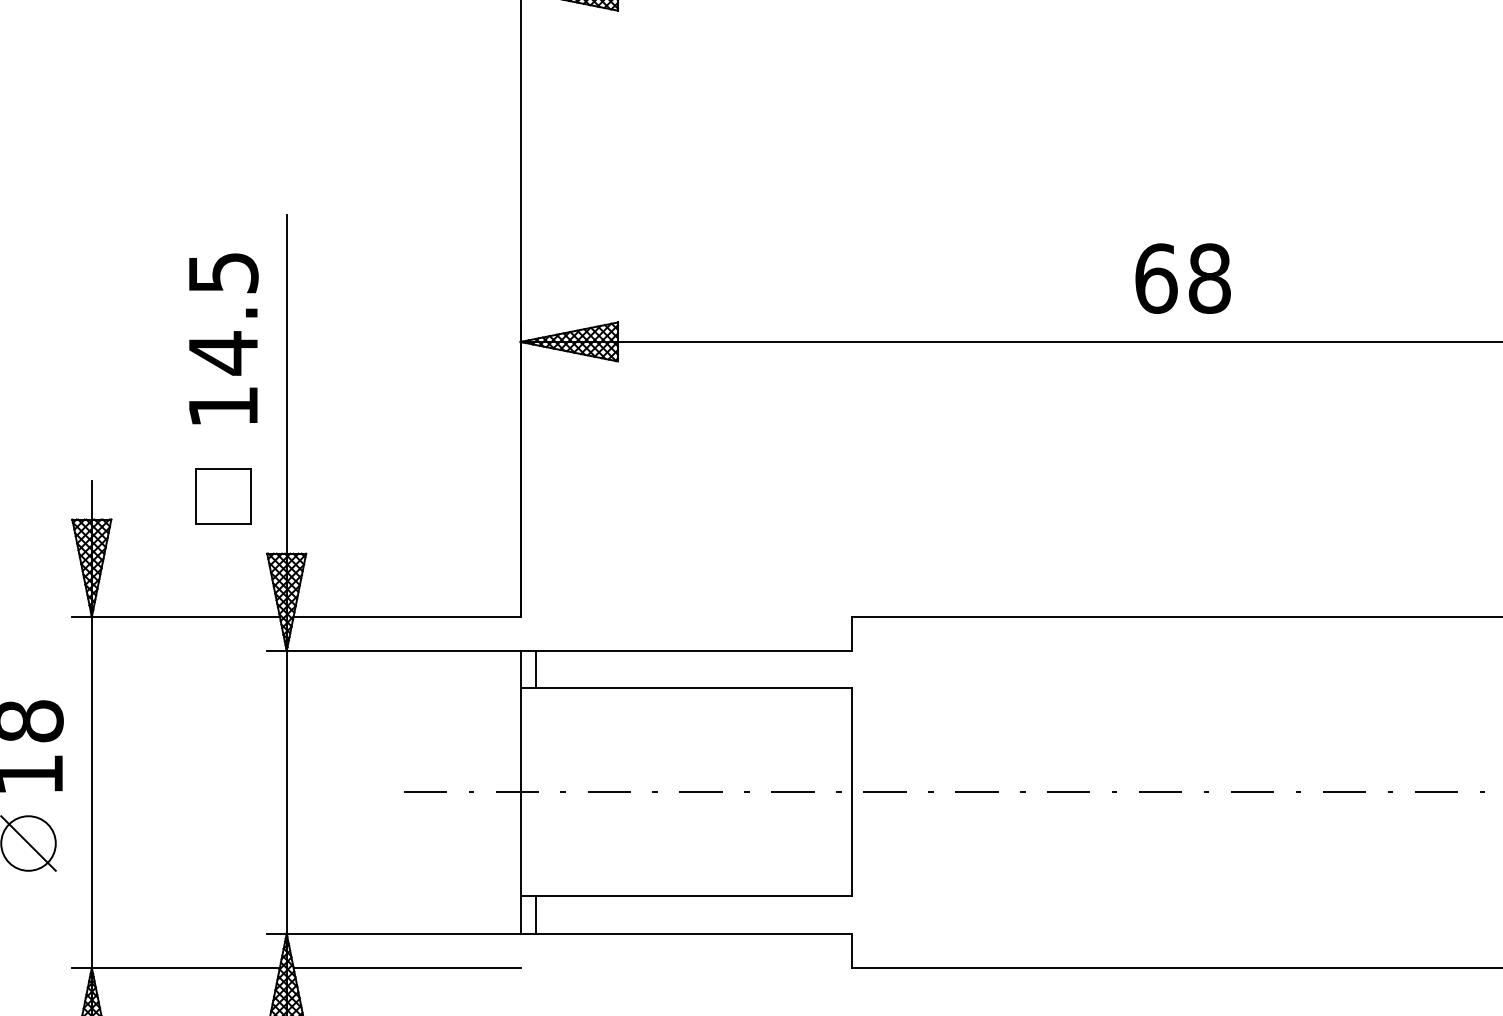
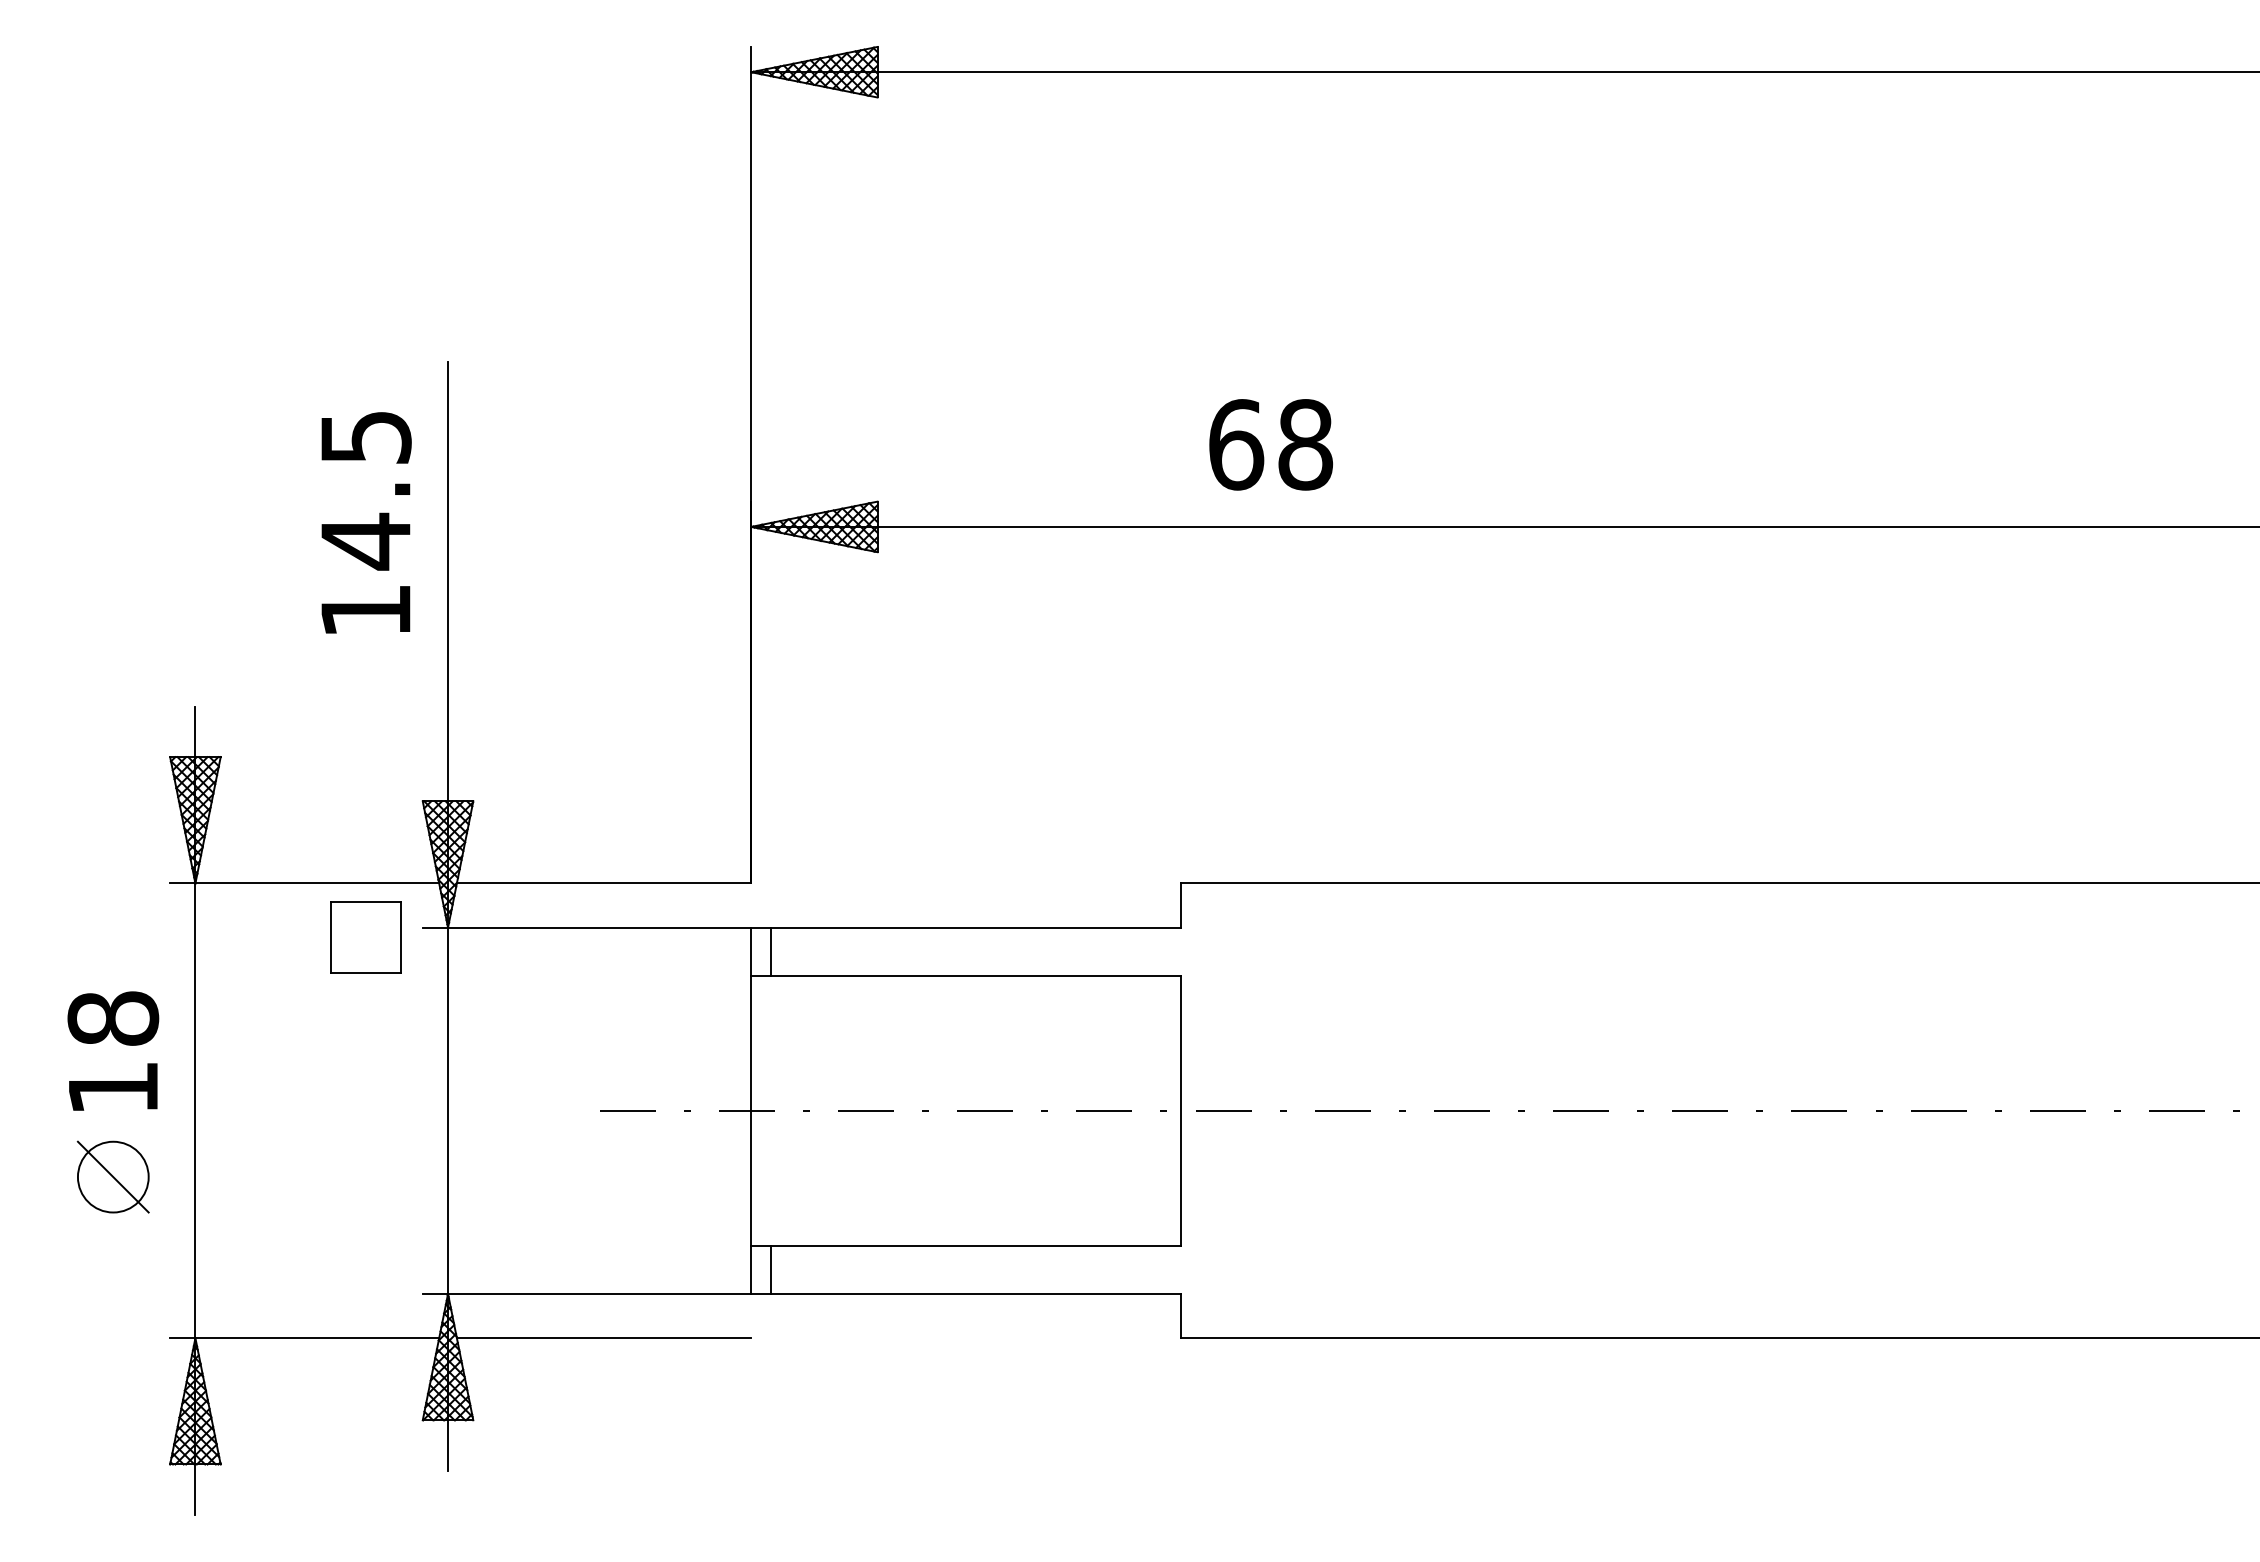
text: (1182, 278) -> (1270, 444), moved
part: (223, 496) -> (365, 937), moved

